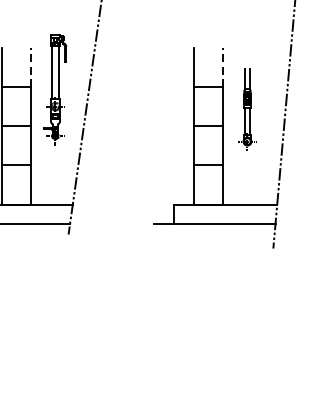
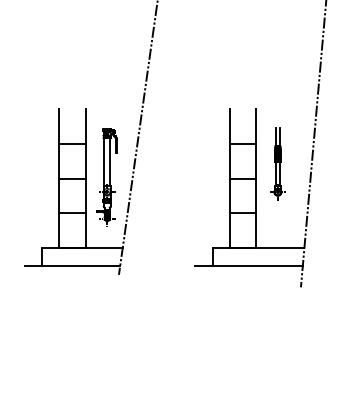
line: (30, 66) -> (85, 125), dashed -> solid
line: (223, 66) -> (256, 125), dashed -> solid
part: (54, 90) -> (106, 177), moved

